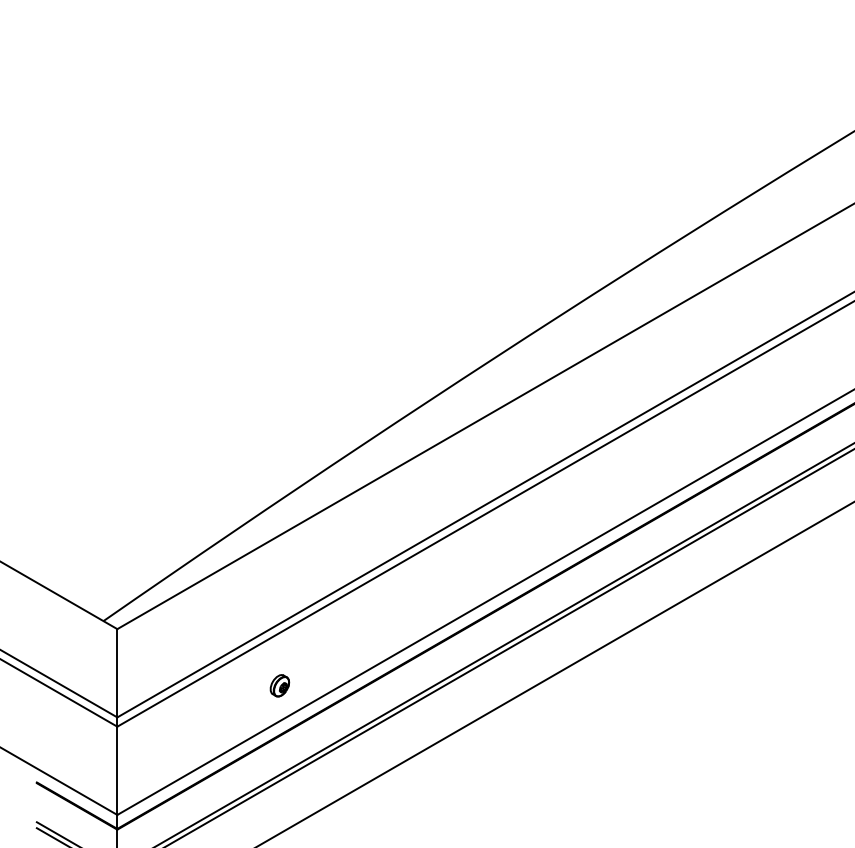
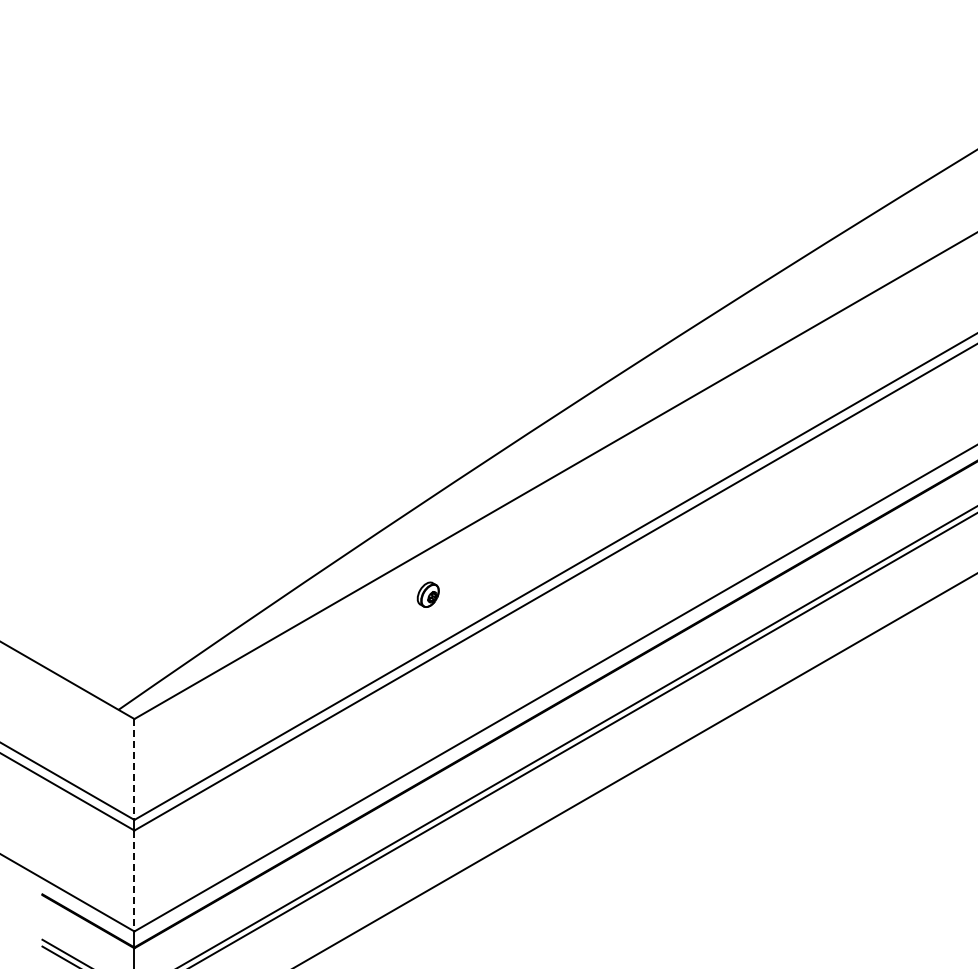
line: (117, 673) -> (134, 769), solid -> dashed
part: (279, 685) -> (427, 594), moved
line: (117, 771) -> (134, 881), solid -> dashed

